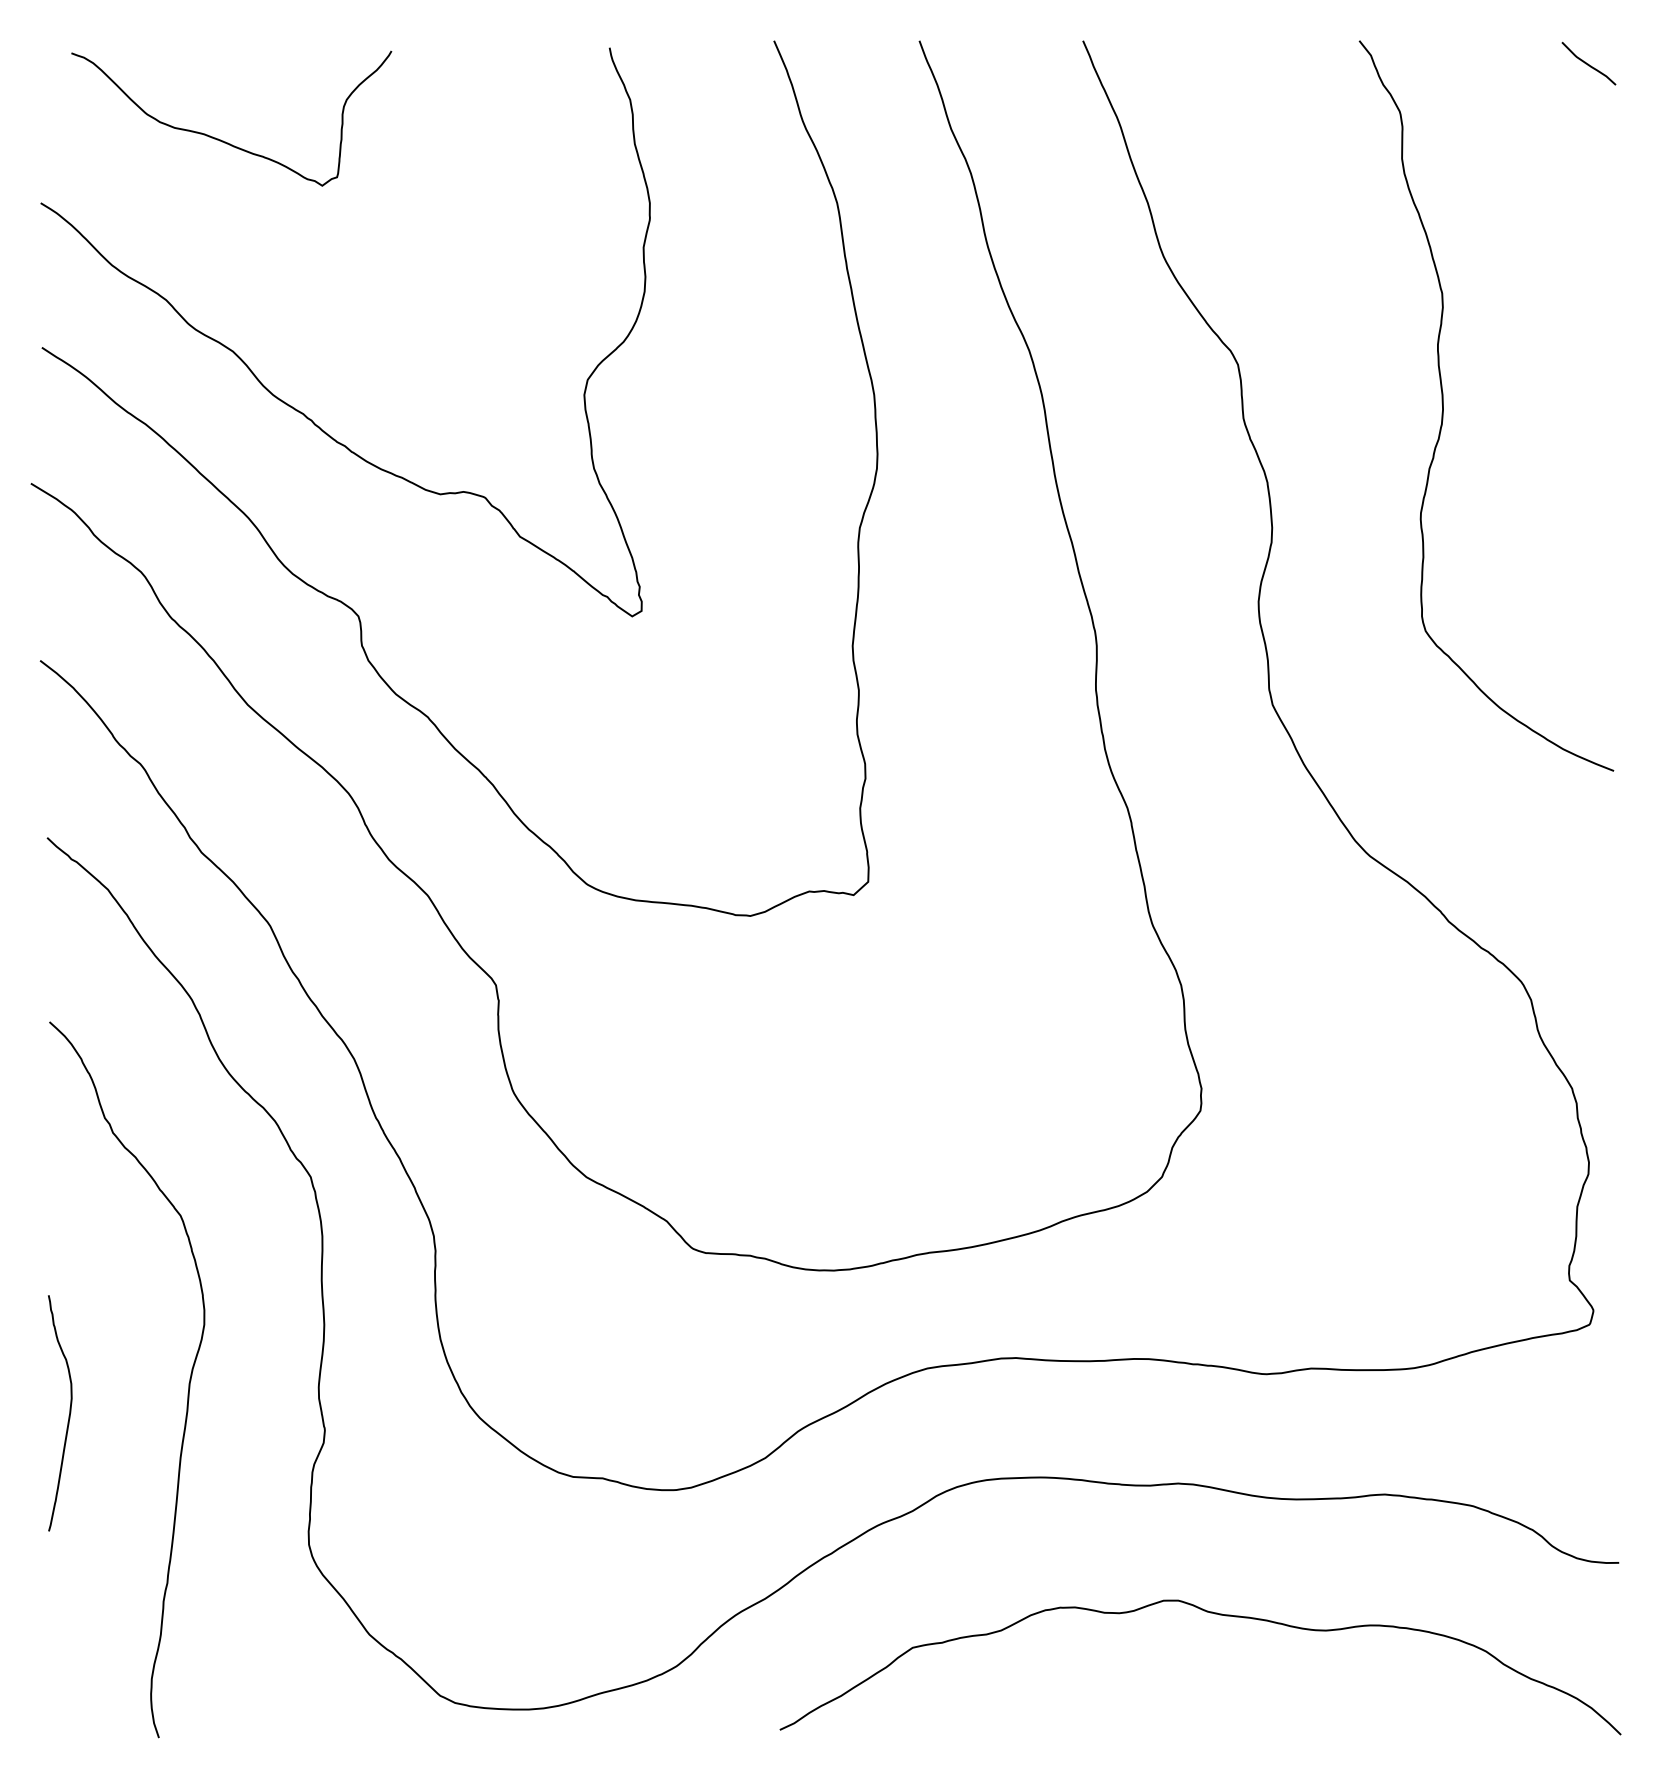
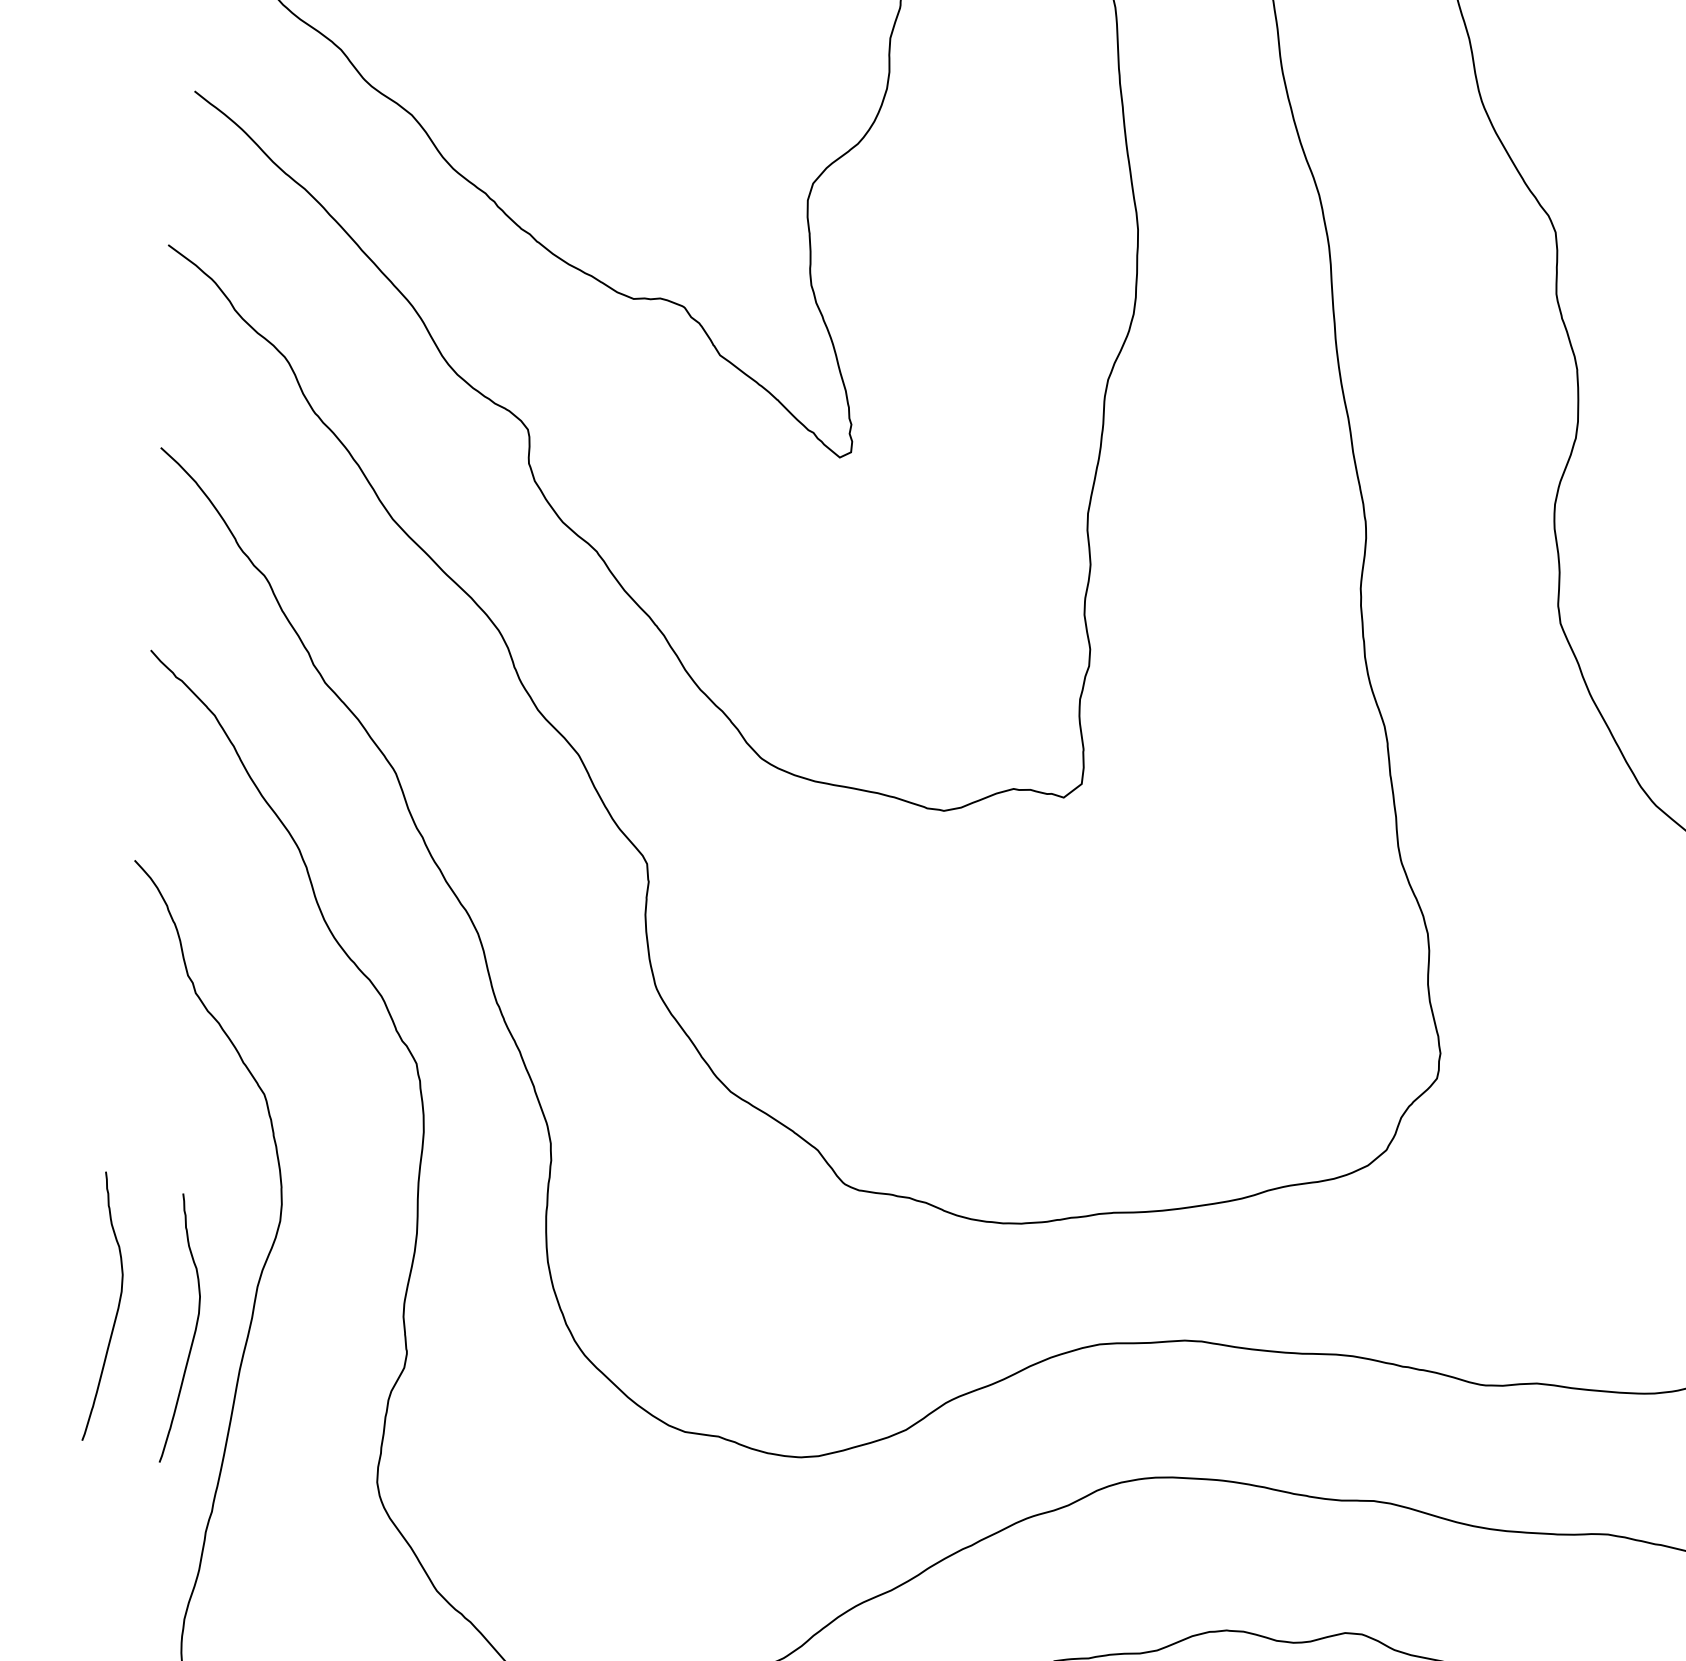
curve: (137, 1428) -> (193, 1332), added

